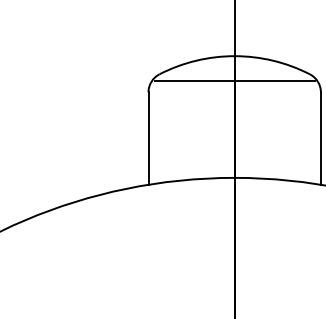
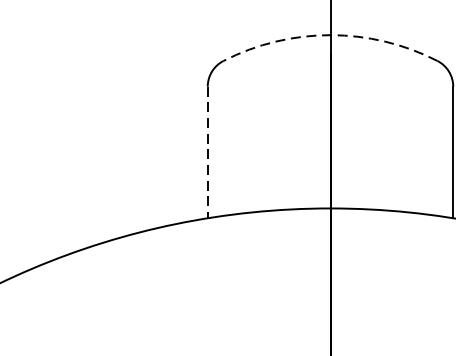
arc: (234, 56) -> (330, 35), solid -> dashed
line: (234, 80) -> (330, 69), removed
line: (148, 139) -> (207, 153), solid -> dashed

